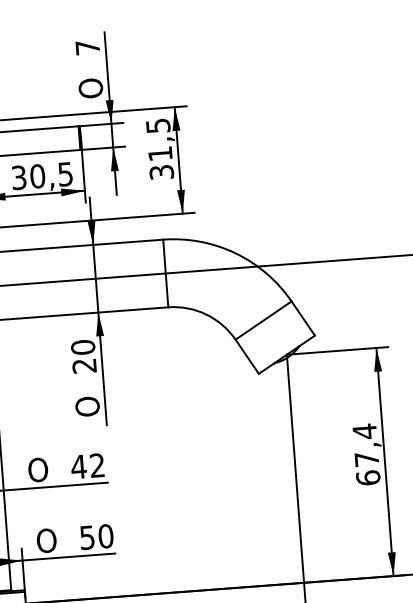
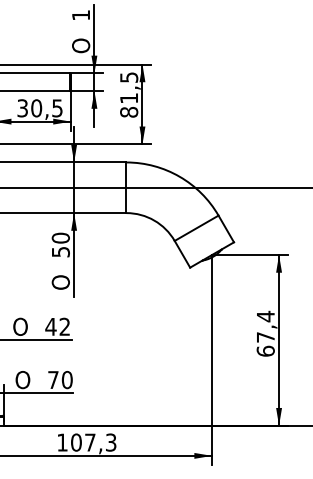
text: (87, 47) -> (80, 15), 7 -> 1
text: (162, 171) -> (129, 111), 31,5 -> 81,5
text: (84, 366) -> (60, 252), 20 -> 50
text: (87, 538) -> (53, 380), 50 -> 70

